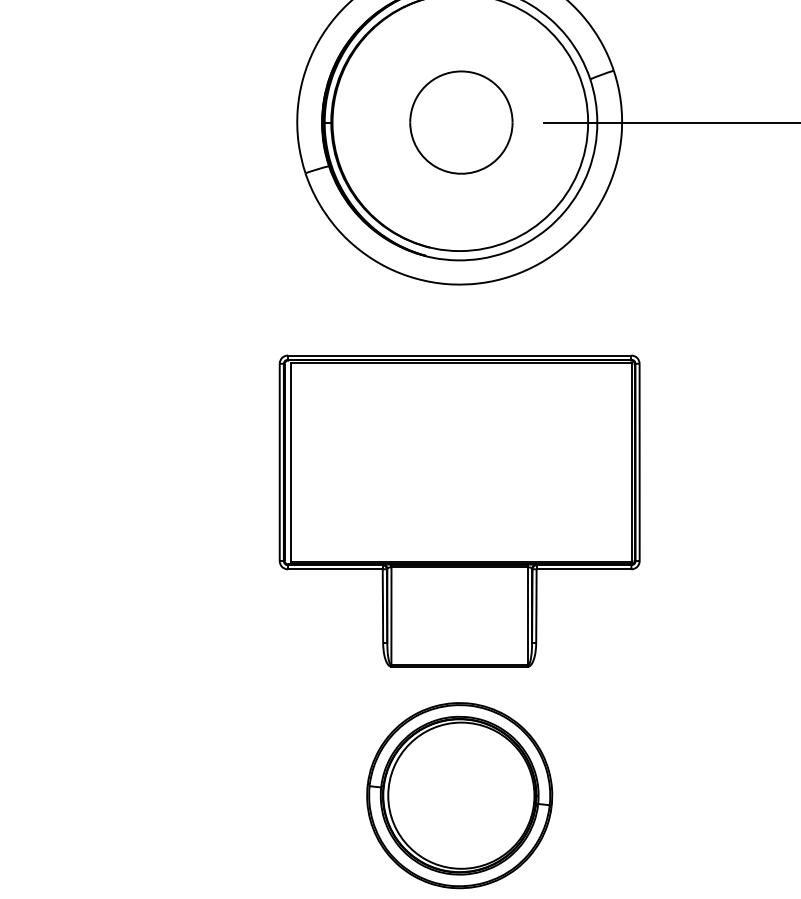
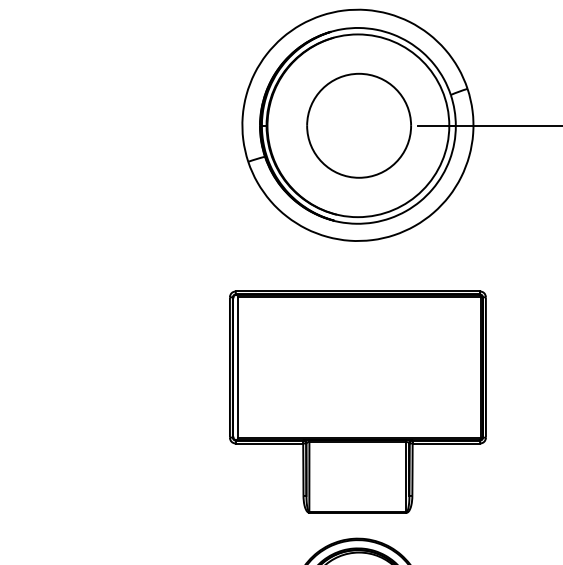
part: (461, 122) -> (359, 125), size x1.43

